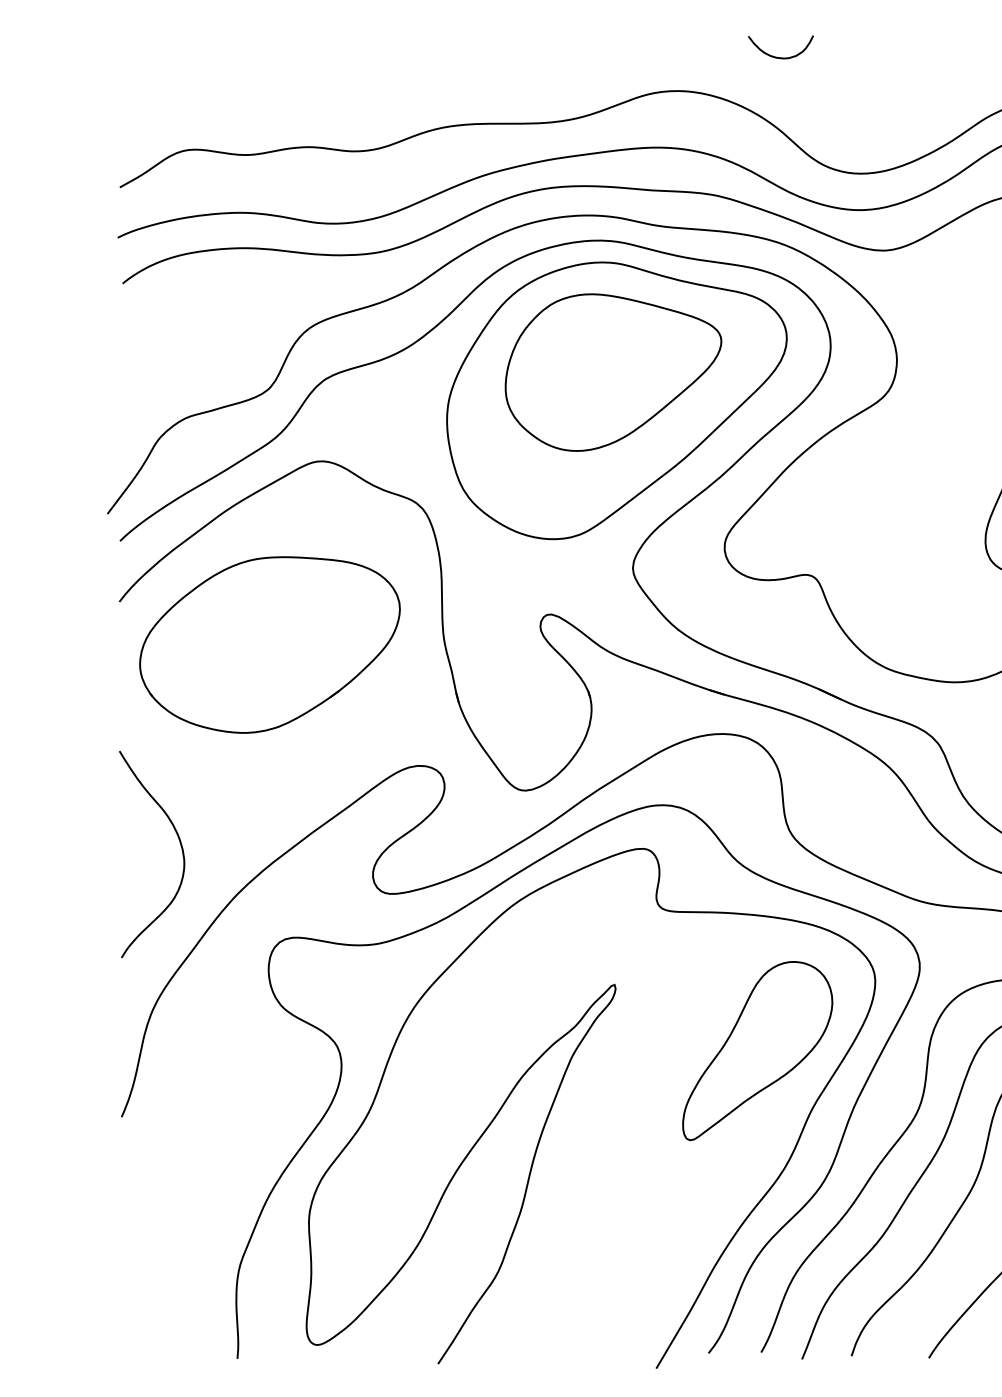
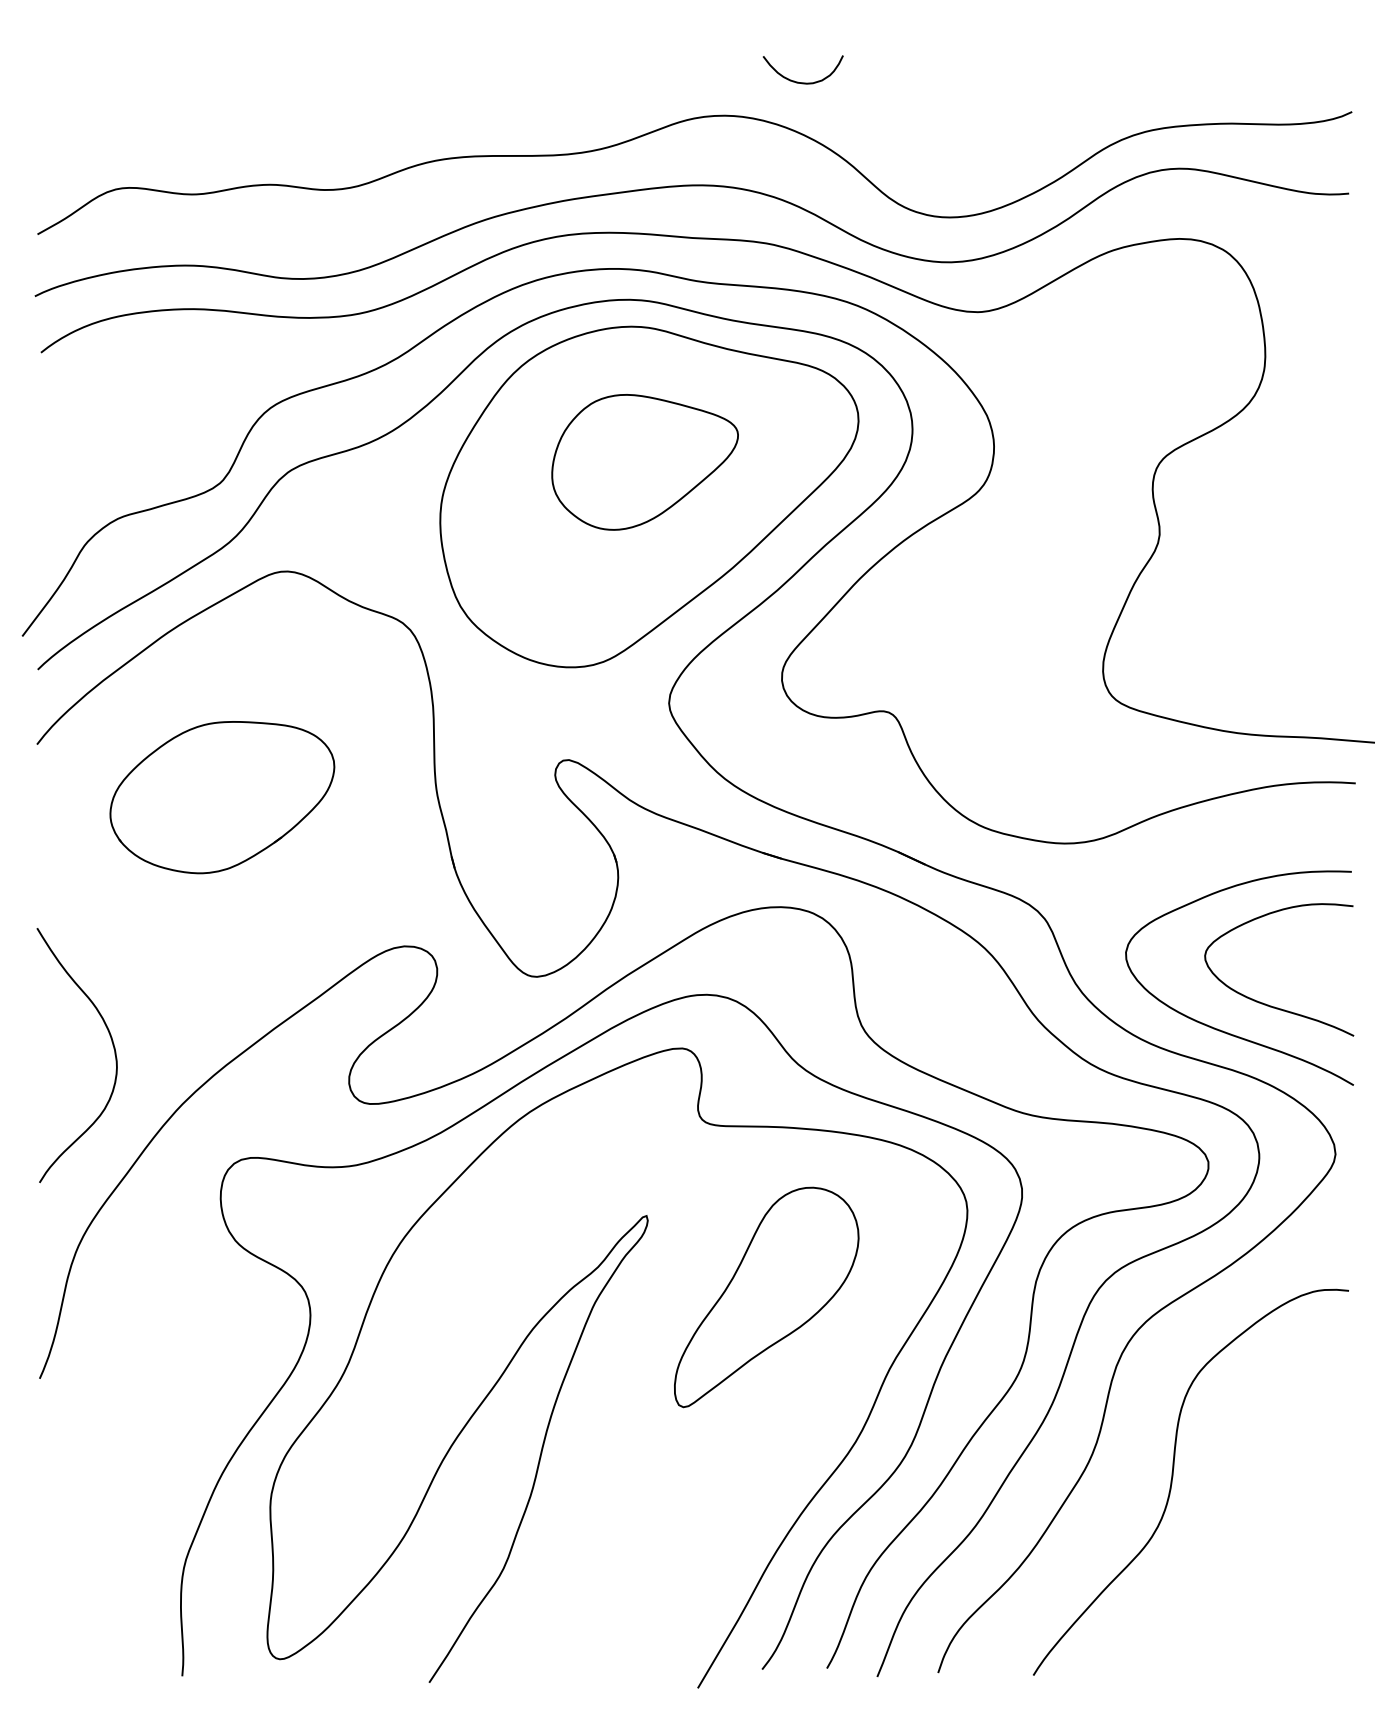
curve: (777, 56) -> (798, 81), moved
part: (612, 372) -> (644, 462), size x0.7
part: (270, 644) -> (222, 797), size x0.7
part: (757, 1051) -> (766, 1297), moved

